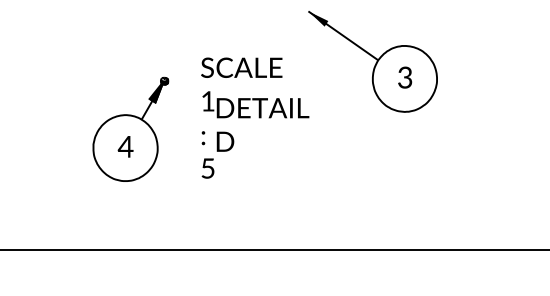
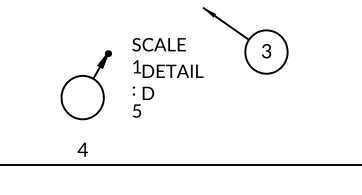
text: (125, 146) -> (82, 149), moved

